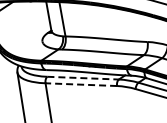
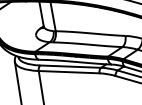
line: (83, 78) -> (71, 66), dashed -> solid
line: (81, 84) -> (69, 72), dashed -> solid

